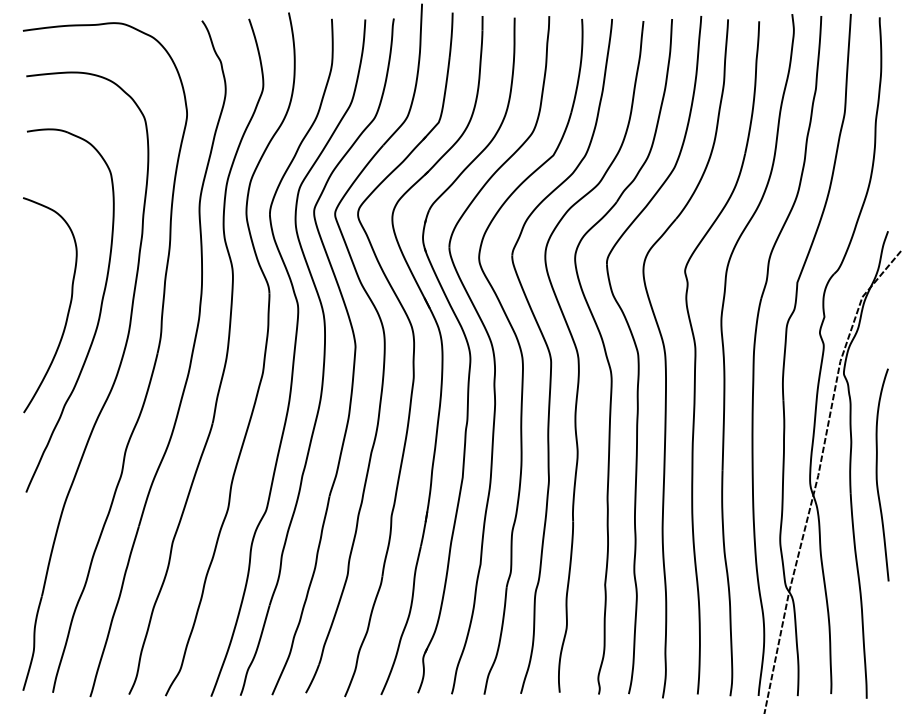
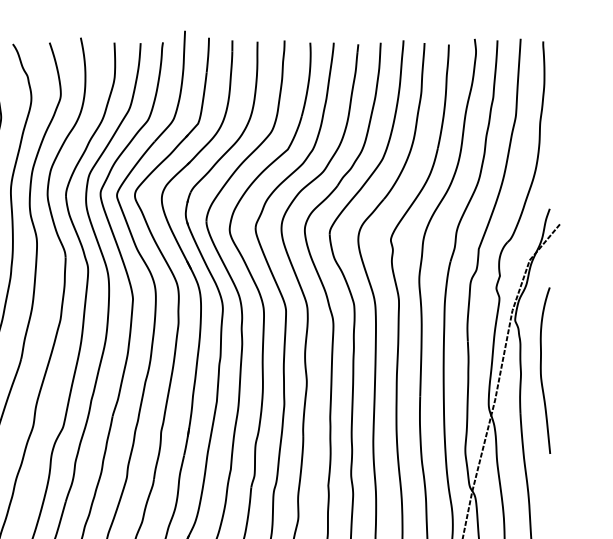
curve: (877, 474) -> (541, 370), moved

